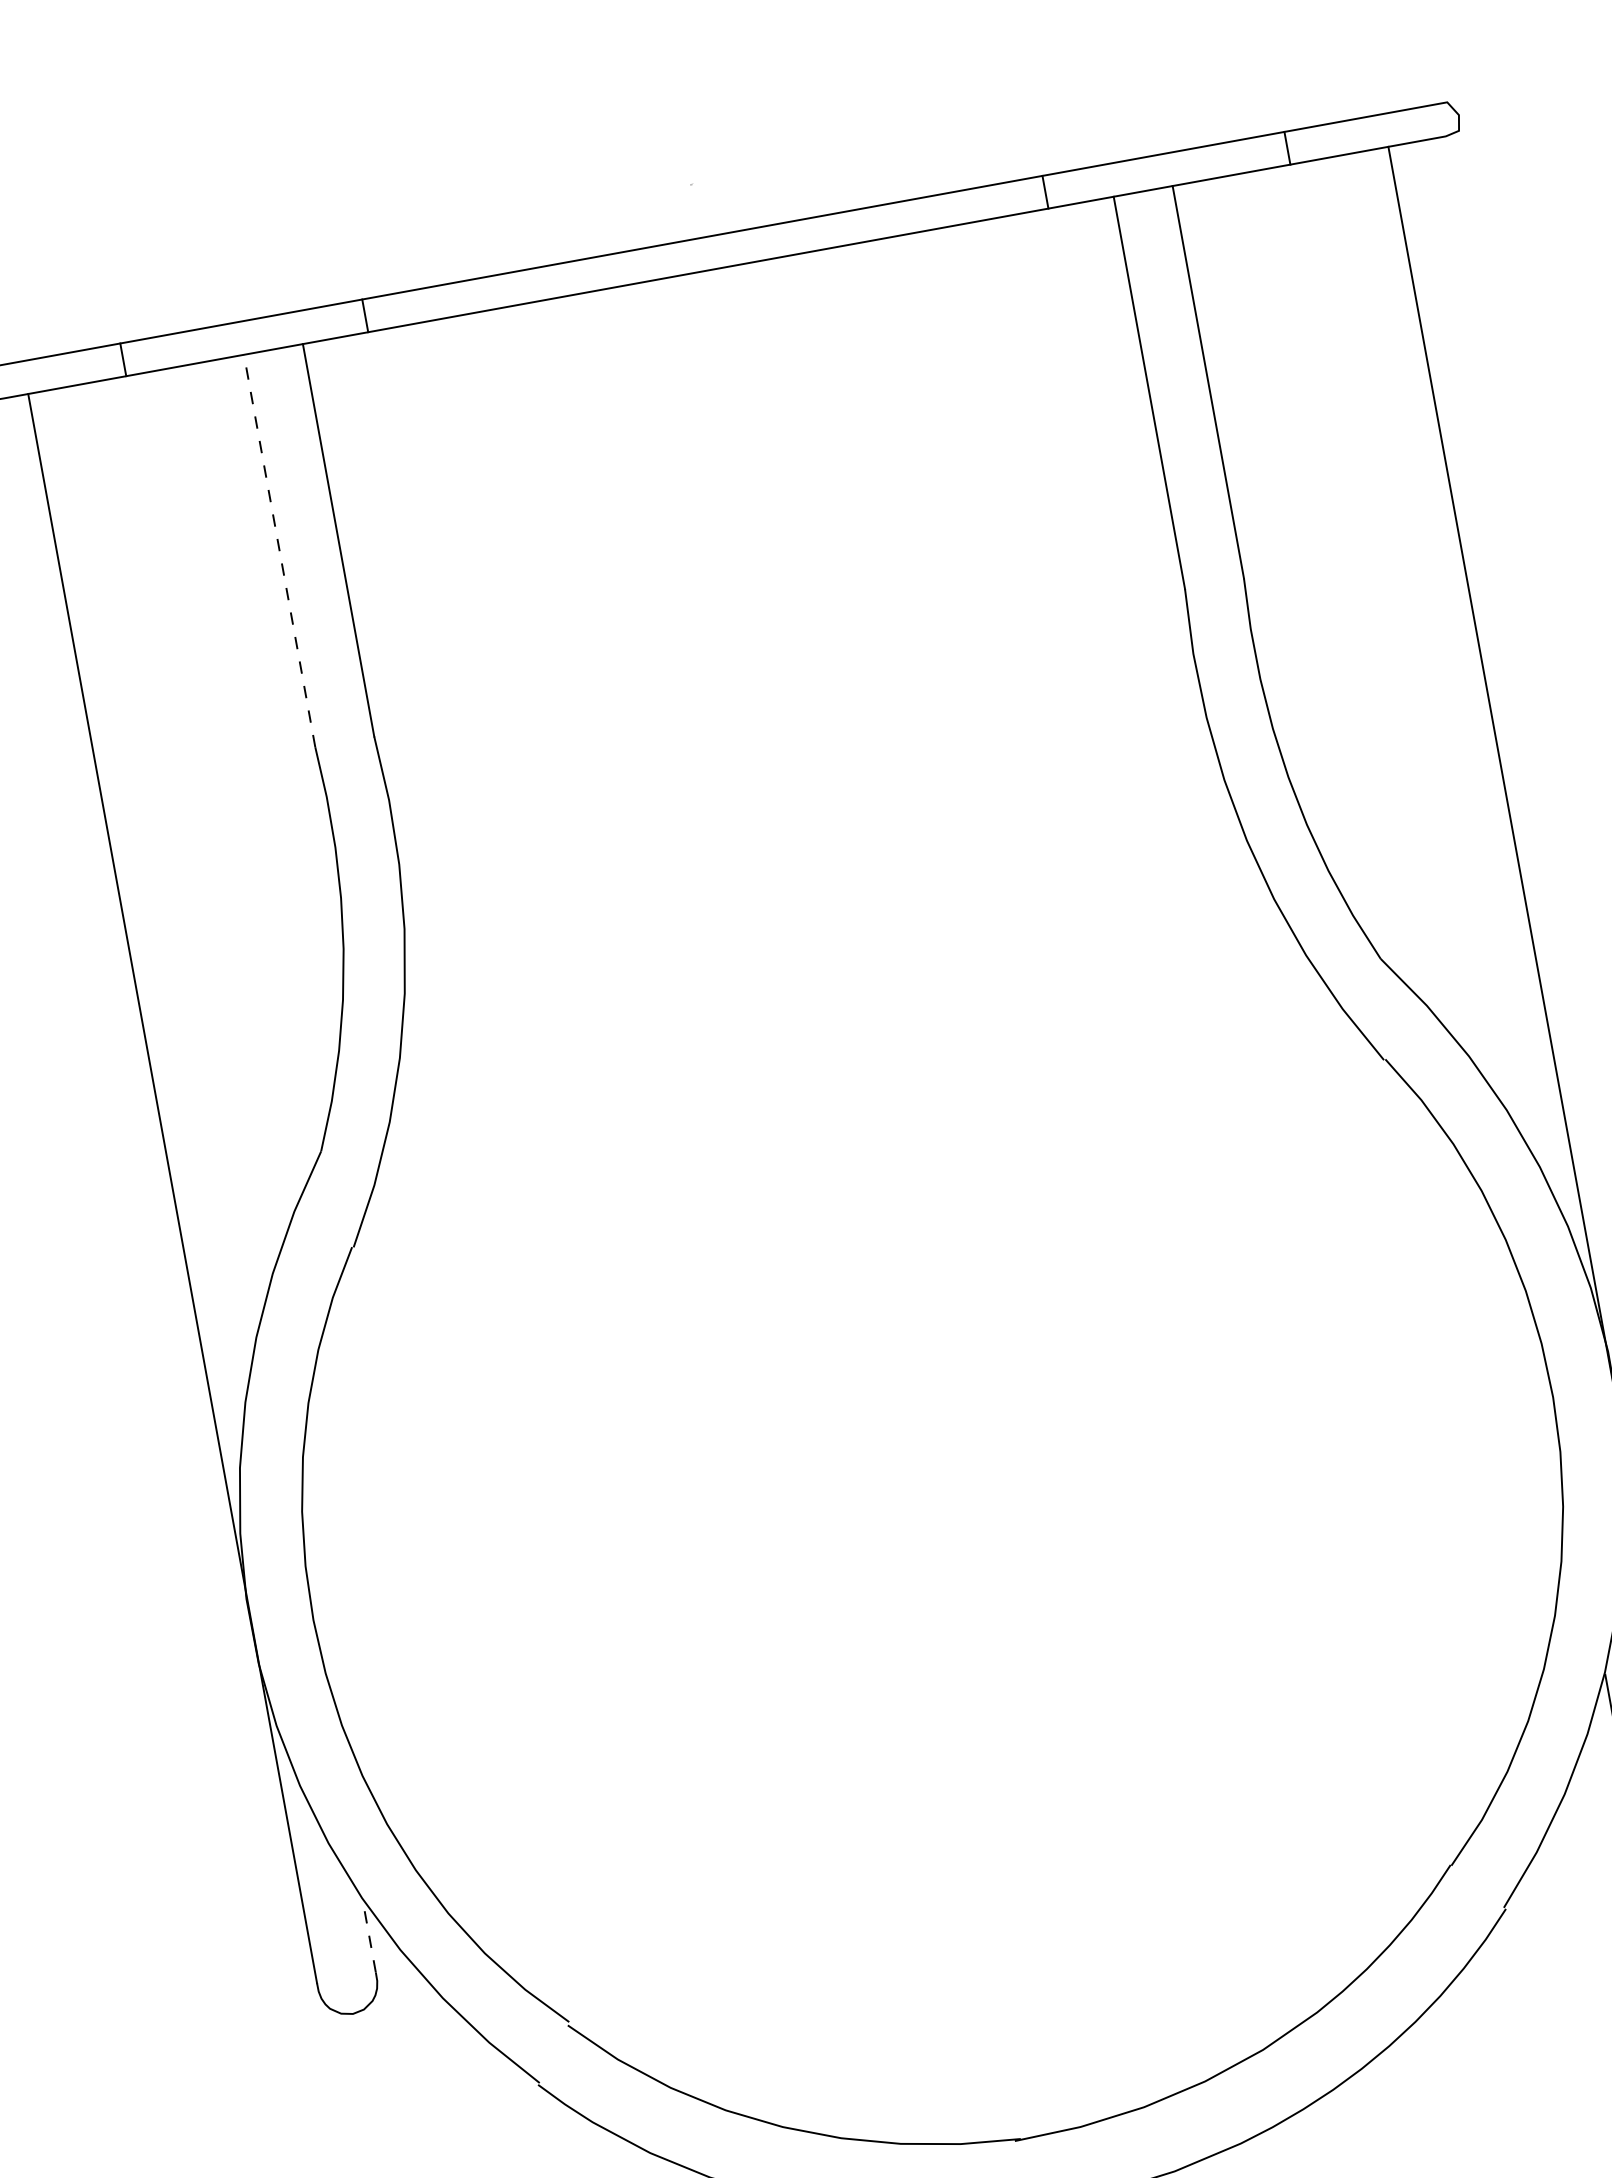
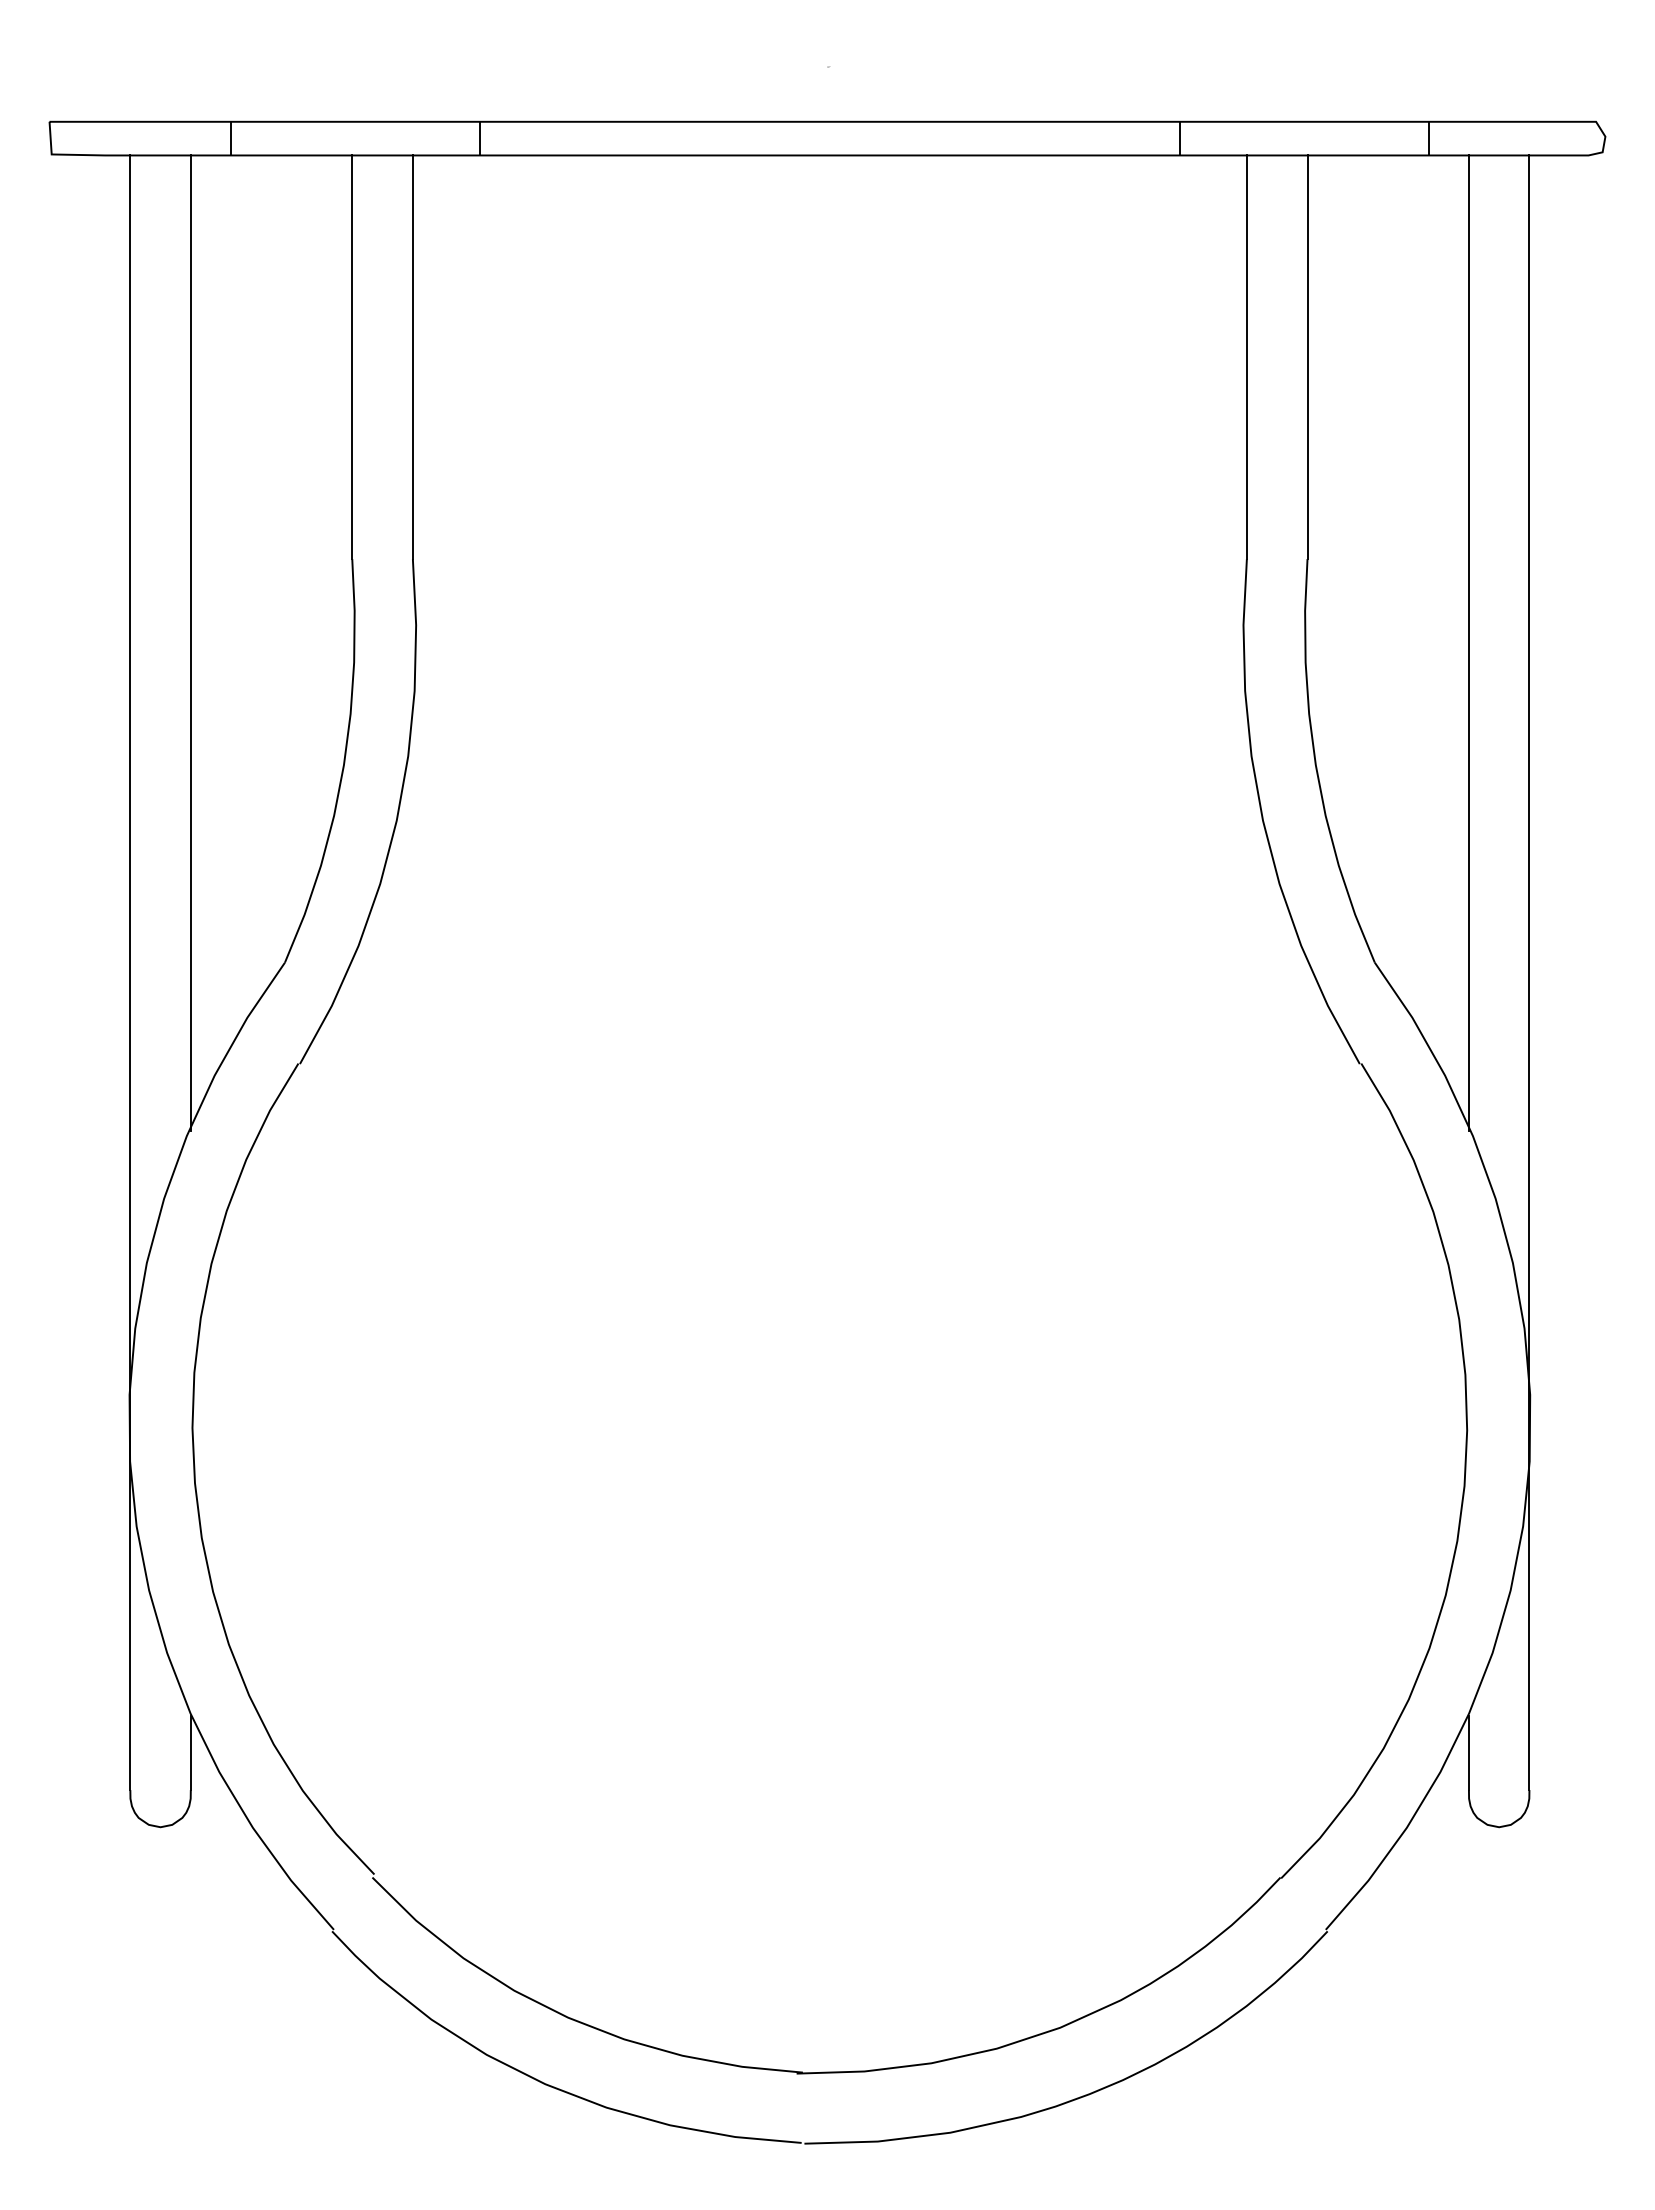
line: (279, 551) -> (352, 357), dashed -> solid
line: (1415, 631) -> (1468, 642), added
line: (172, 856) -> (190, 642), added
line: (369, 1936) -> (190, 1753), dashed -> solid

